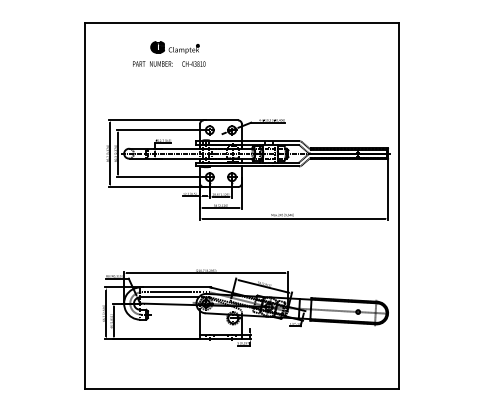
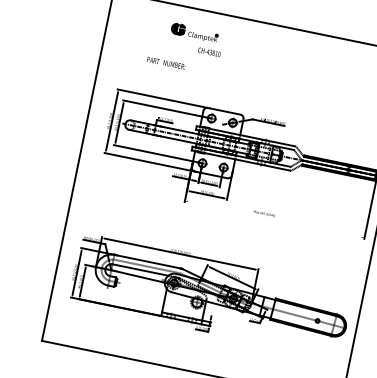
text: (152, 63) -> (166, 62), moved
line: (294, 218) -> (275, 219), removed

